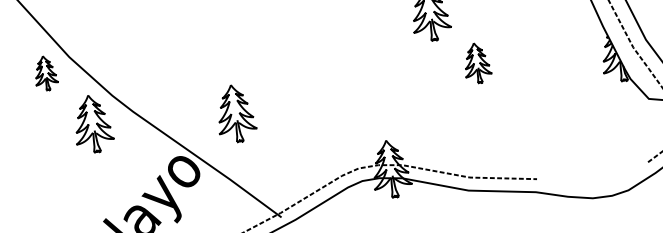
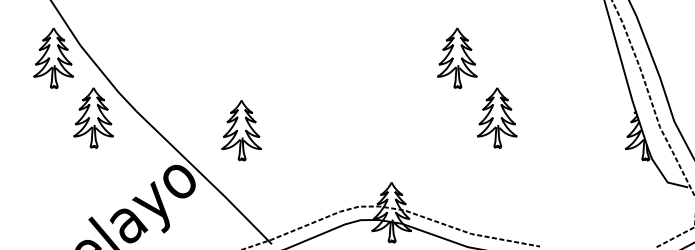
part: (477, 62) -> (497, 117), size x1.43
part: (45, 73) -> (53, 58), size x1.67

